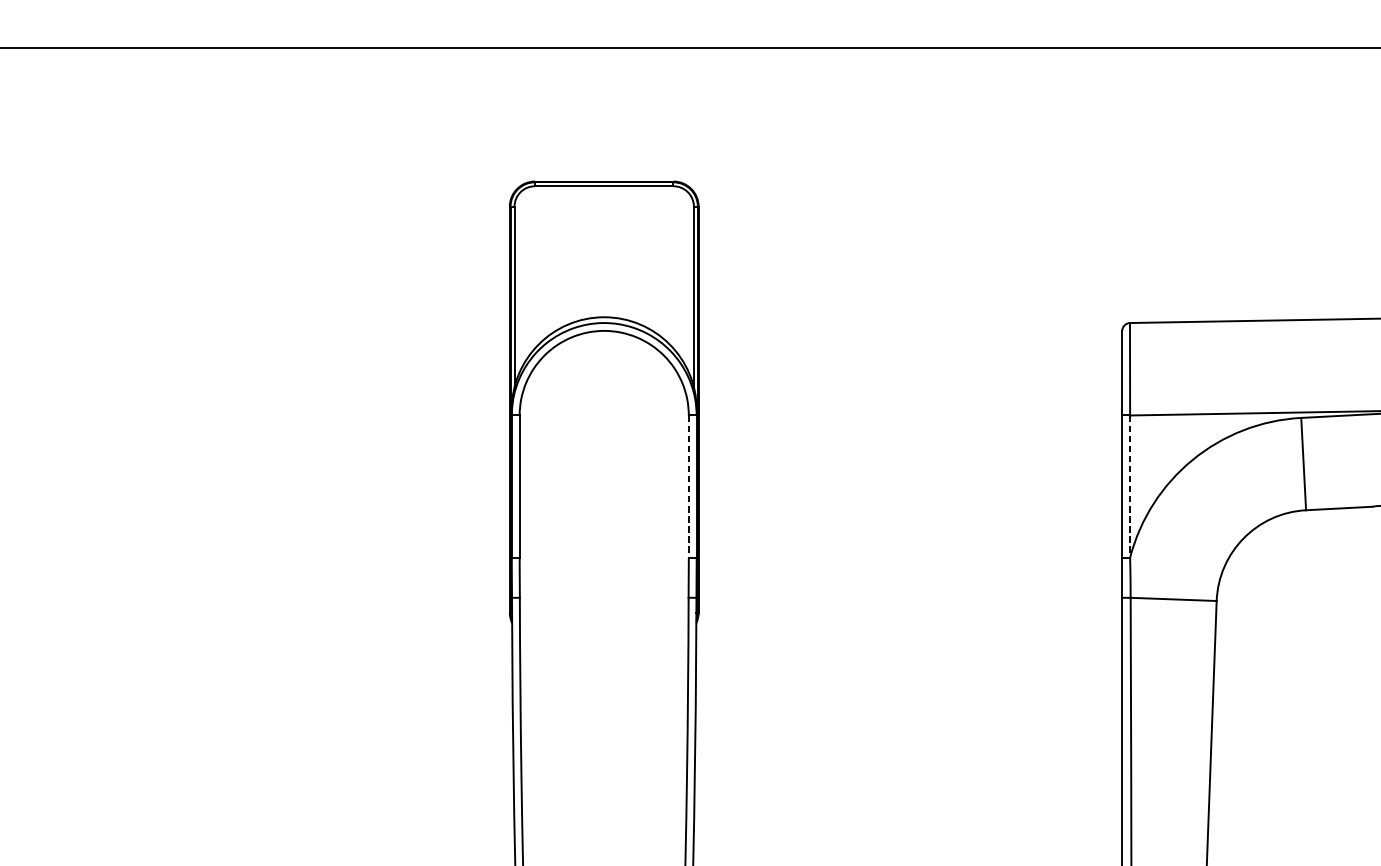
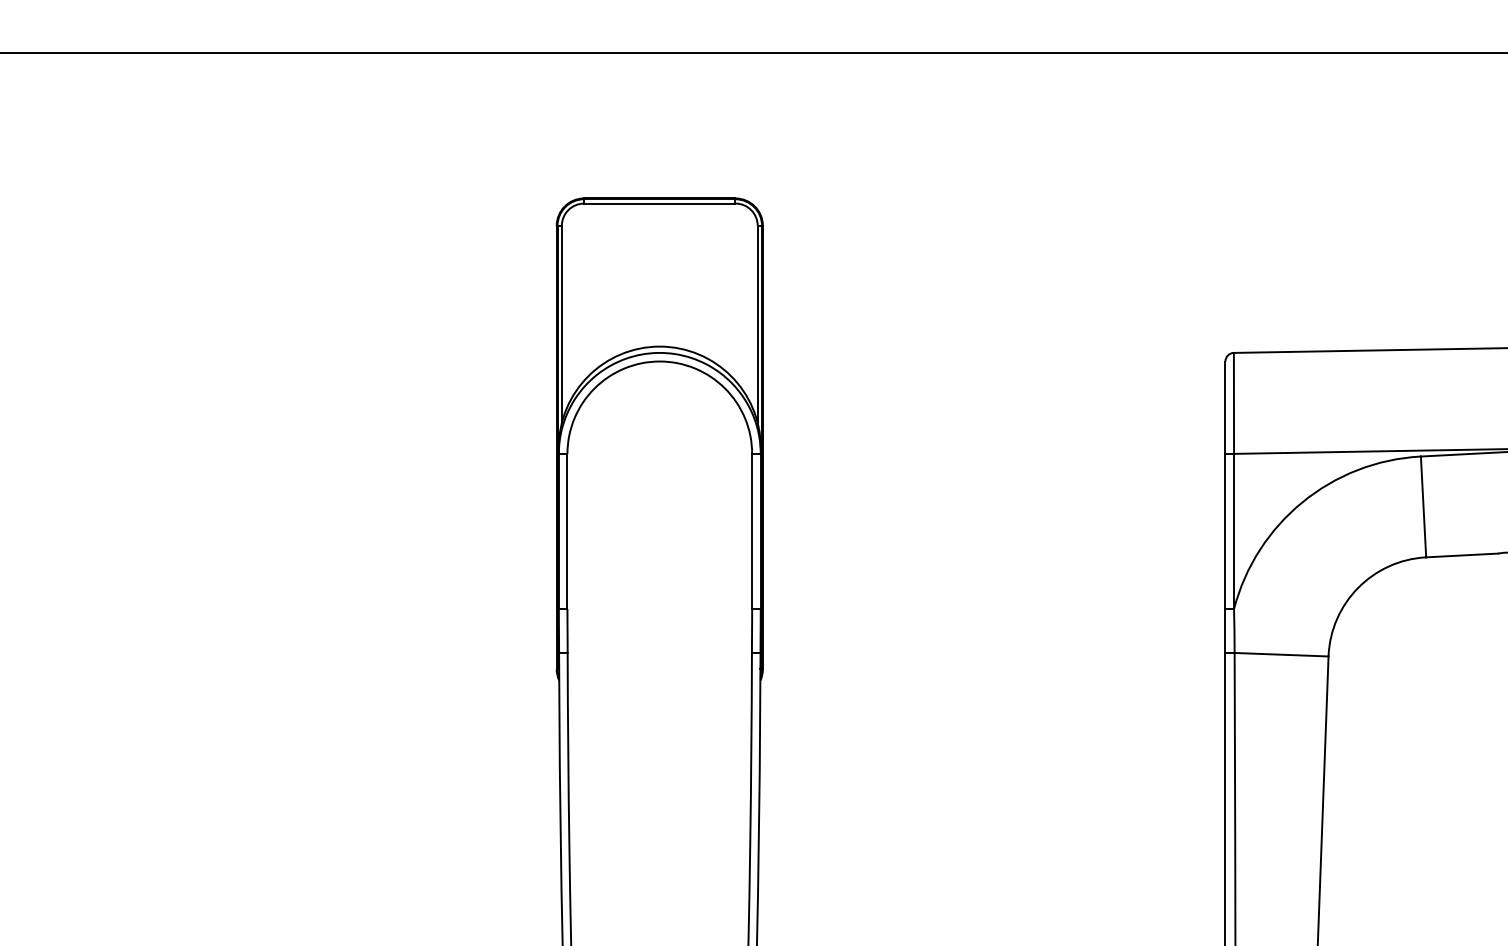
line: (689, 486) -> (752, 531), dashed -> solid
line: (1130, 486) -> (1234, 531), dashed -> solid

